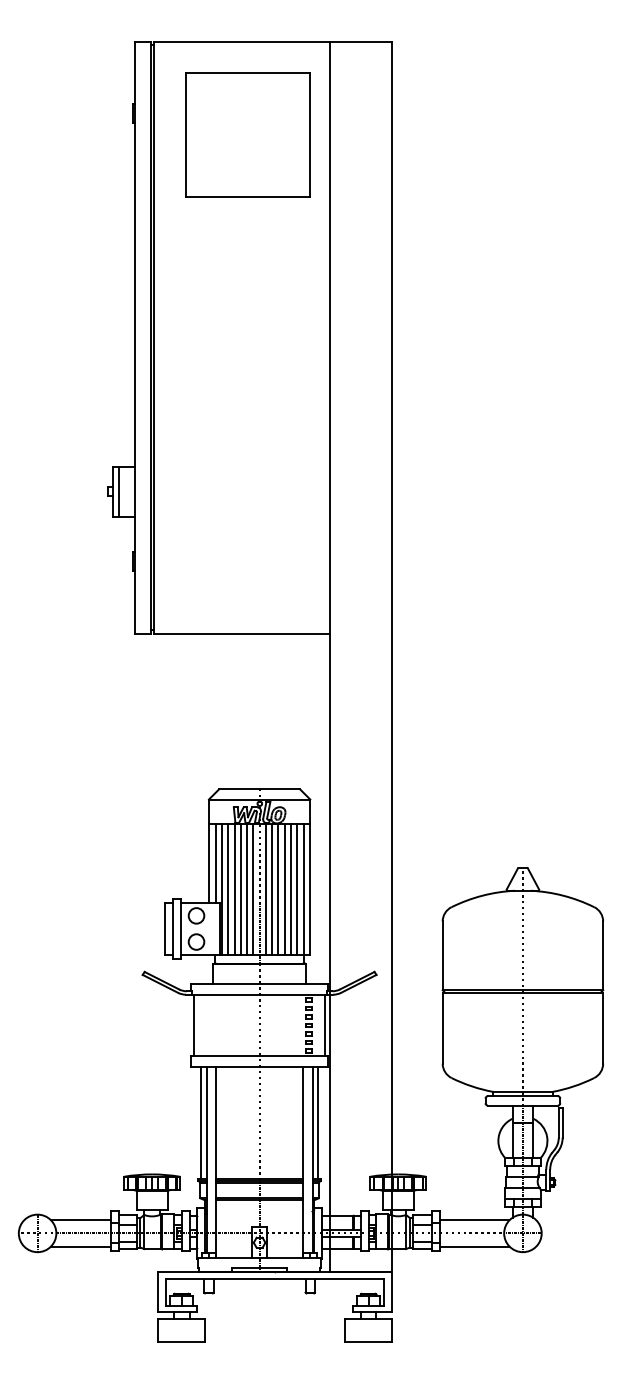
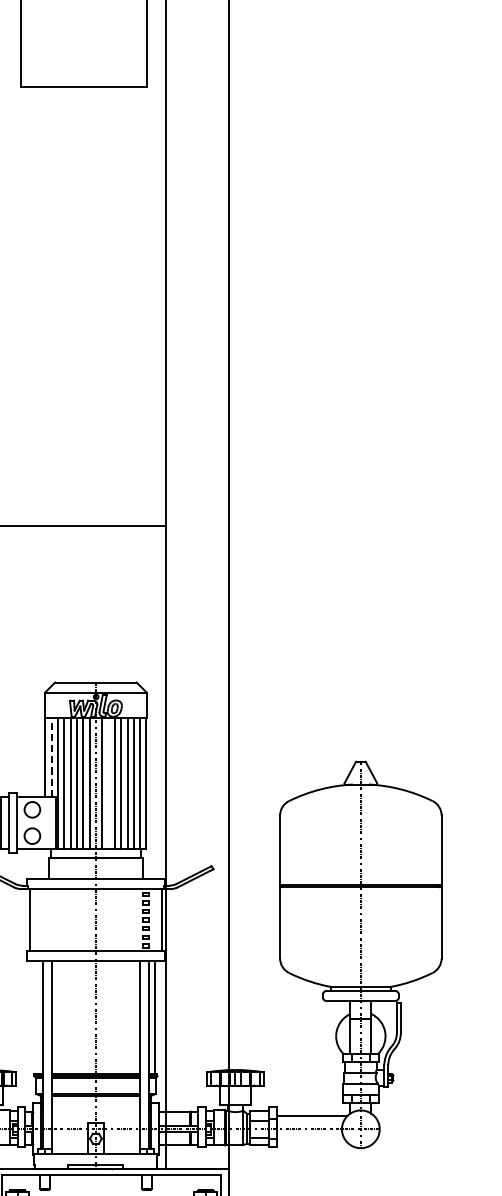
line: (215, 863) -> (51, 757), solid -> dashed
line: (272, 889) -> (108, 783), removed
line: (201, 1122) -> (37, 1017), removed
line: (474, 1246) -> (312, 1142), removed

